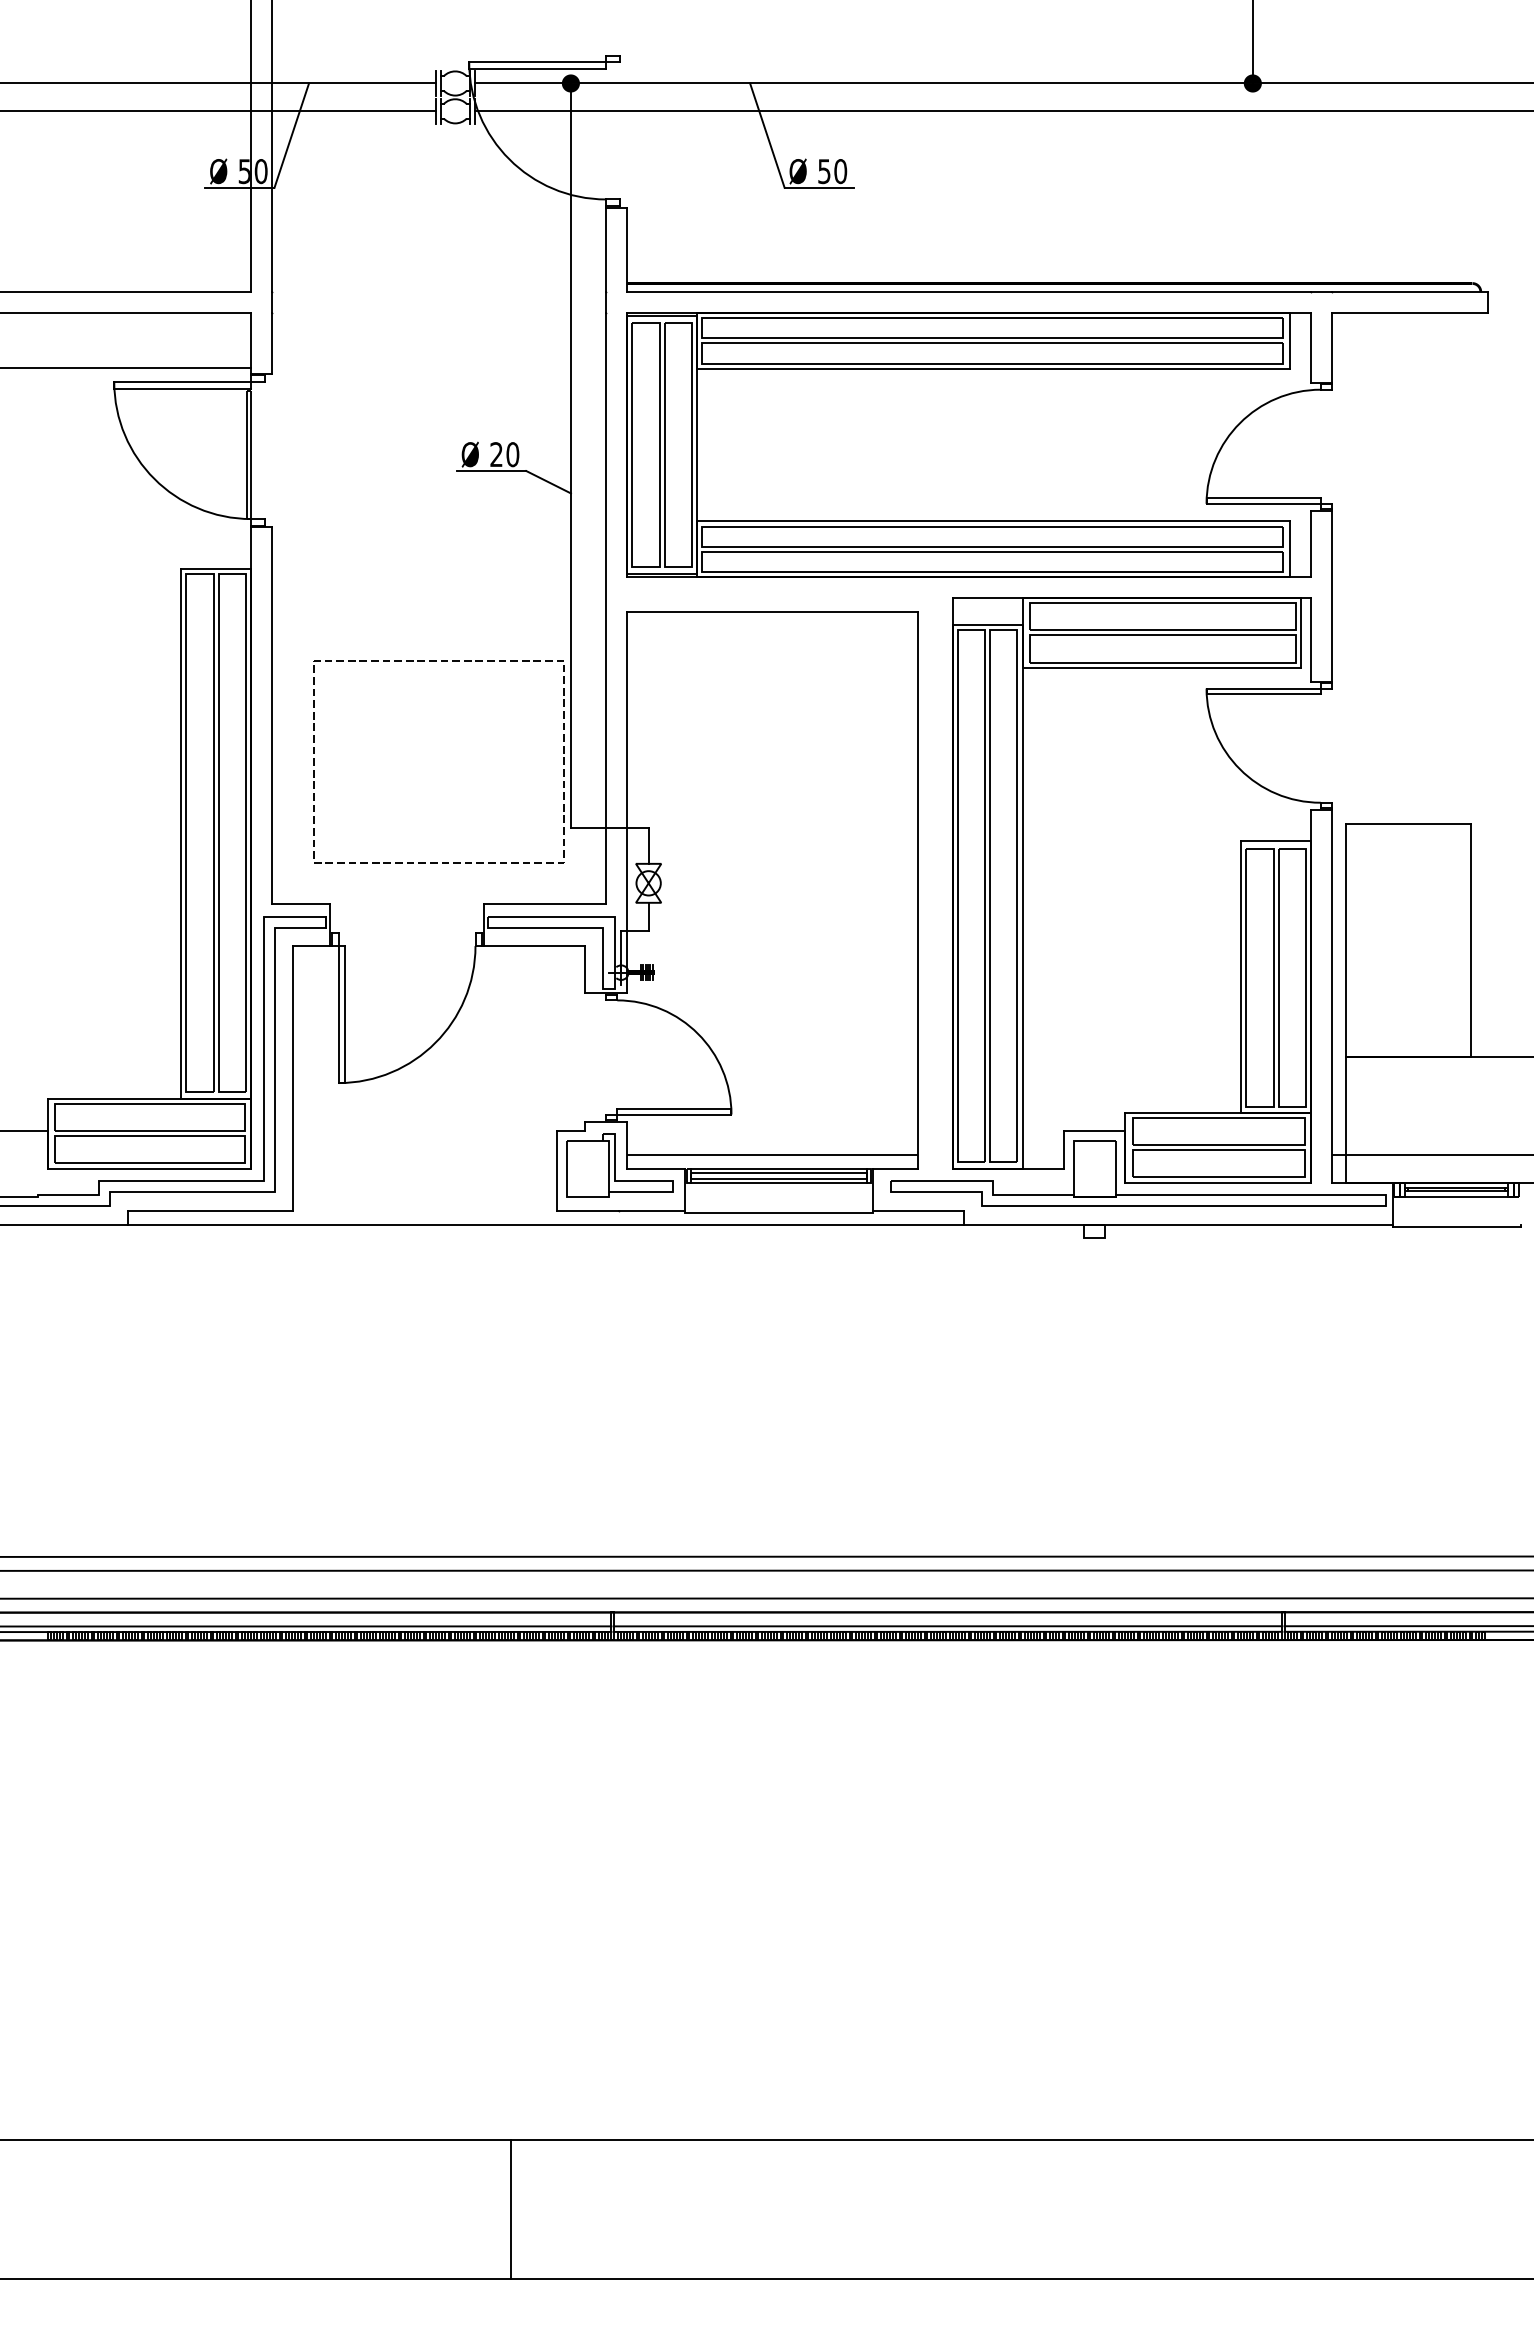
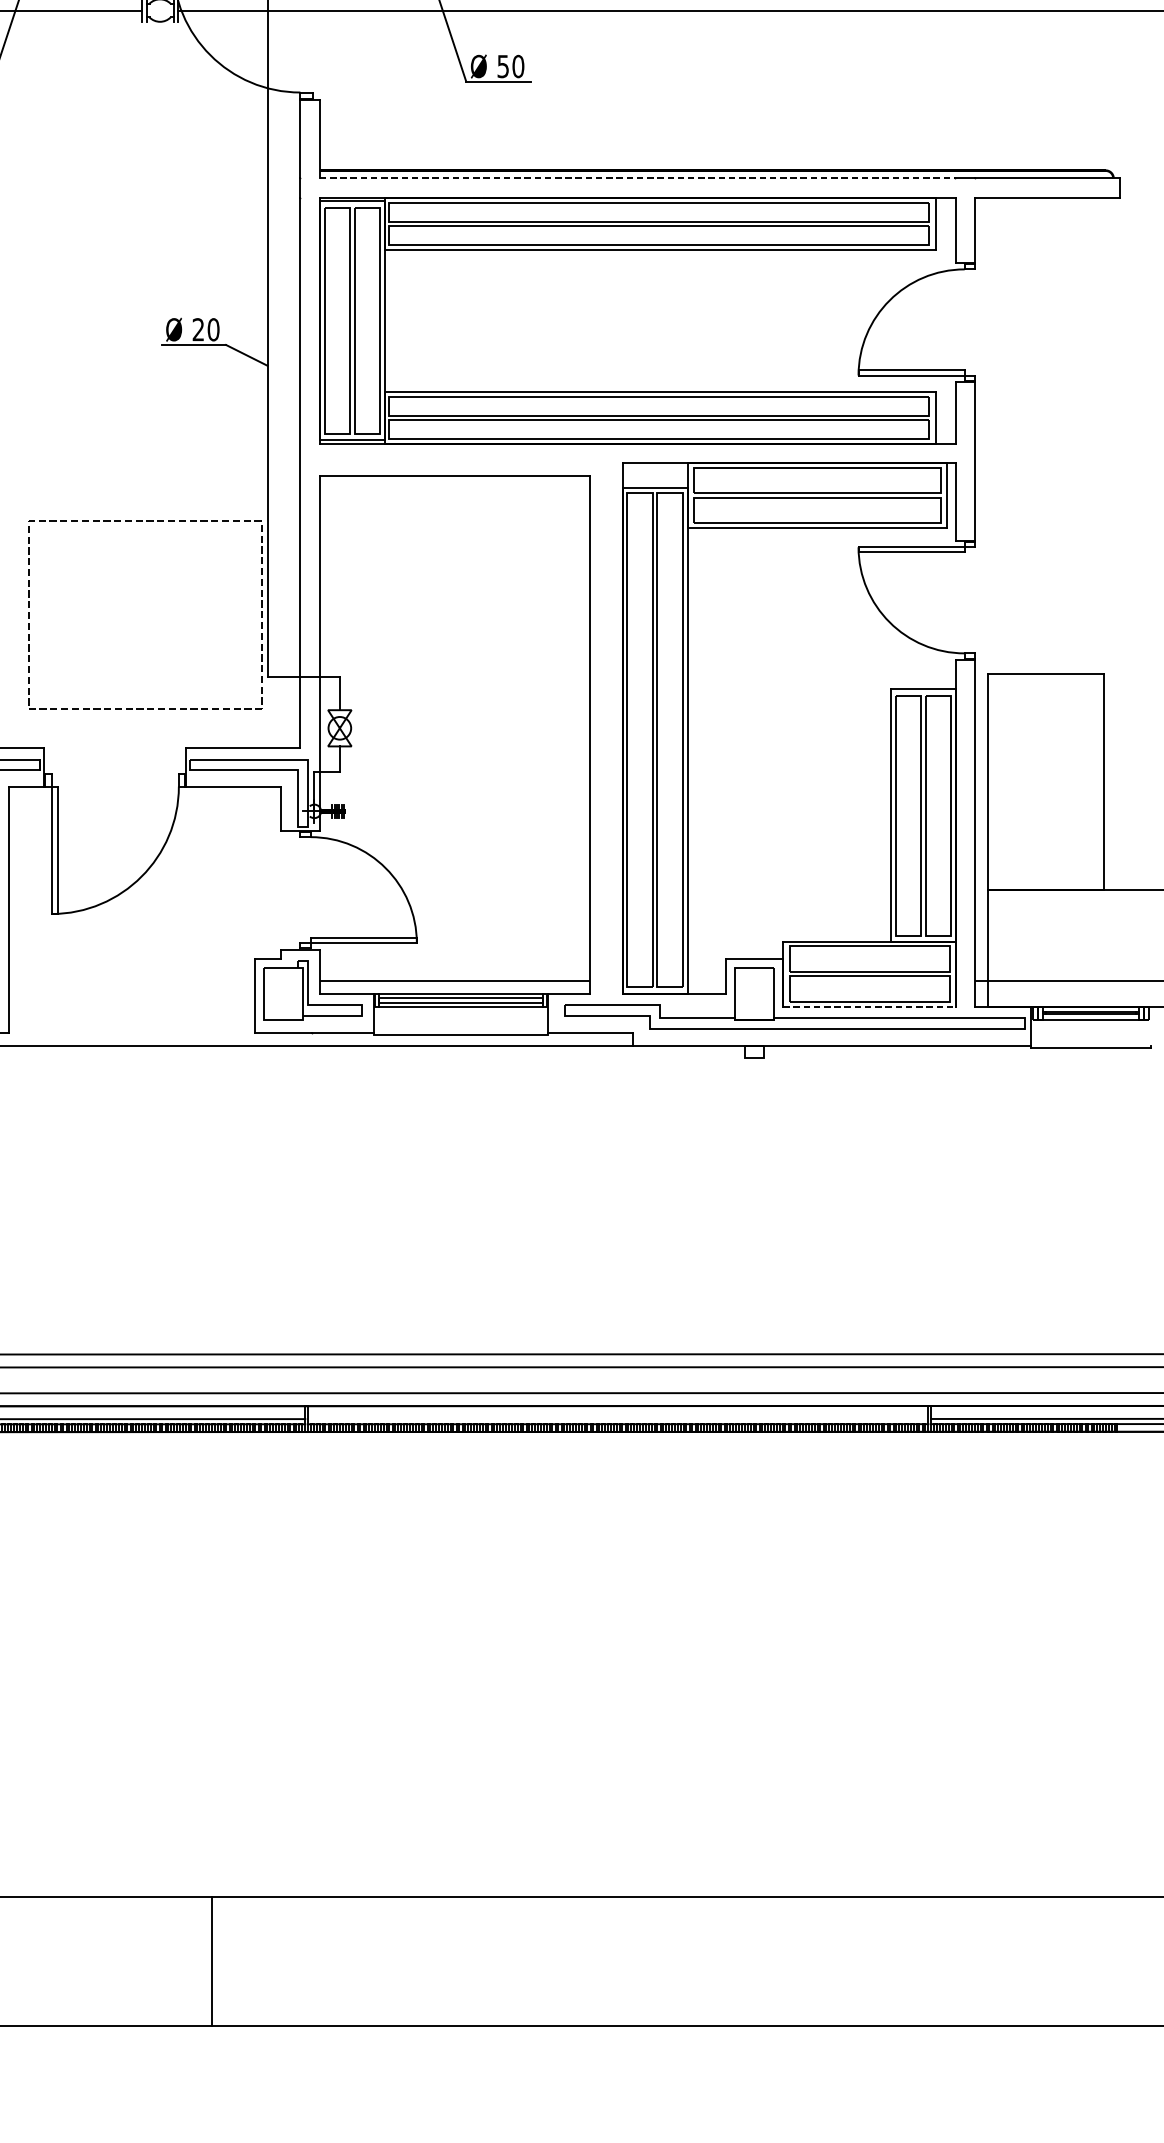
line: (968, 291) -> (637, 178), solid -> dashed
line: (1218, 1182) -> (869, 1006), solid -> dashed
line: (947, 1626) -> (617, 1419), removed

